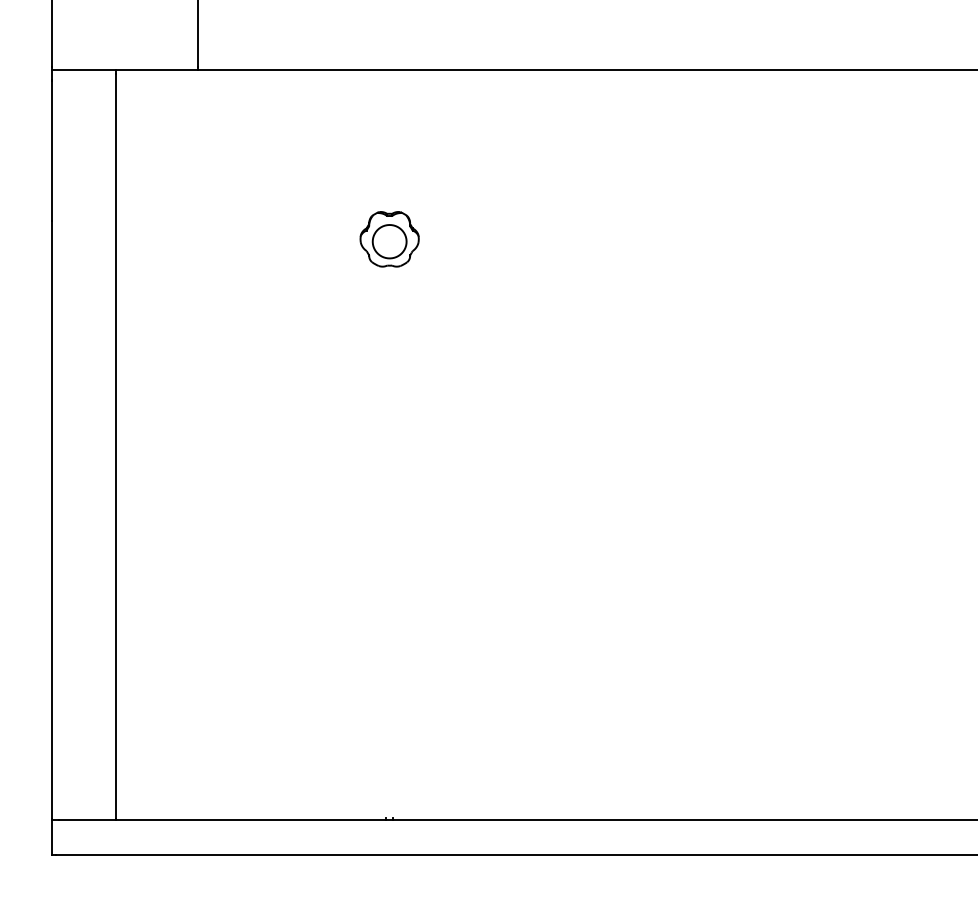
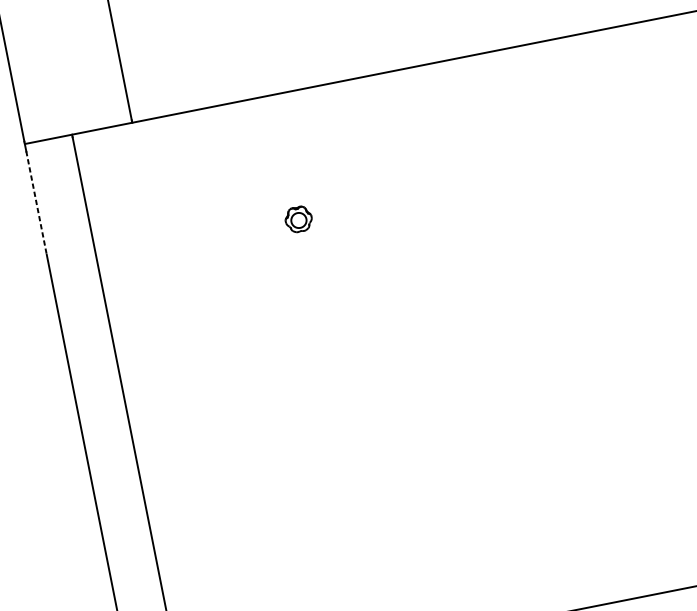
line: (52, 150) -> (36, 203), solid -> dashed
part: (389, 239) -> (298, 219), size x0.6

